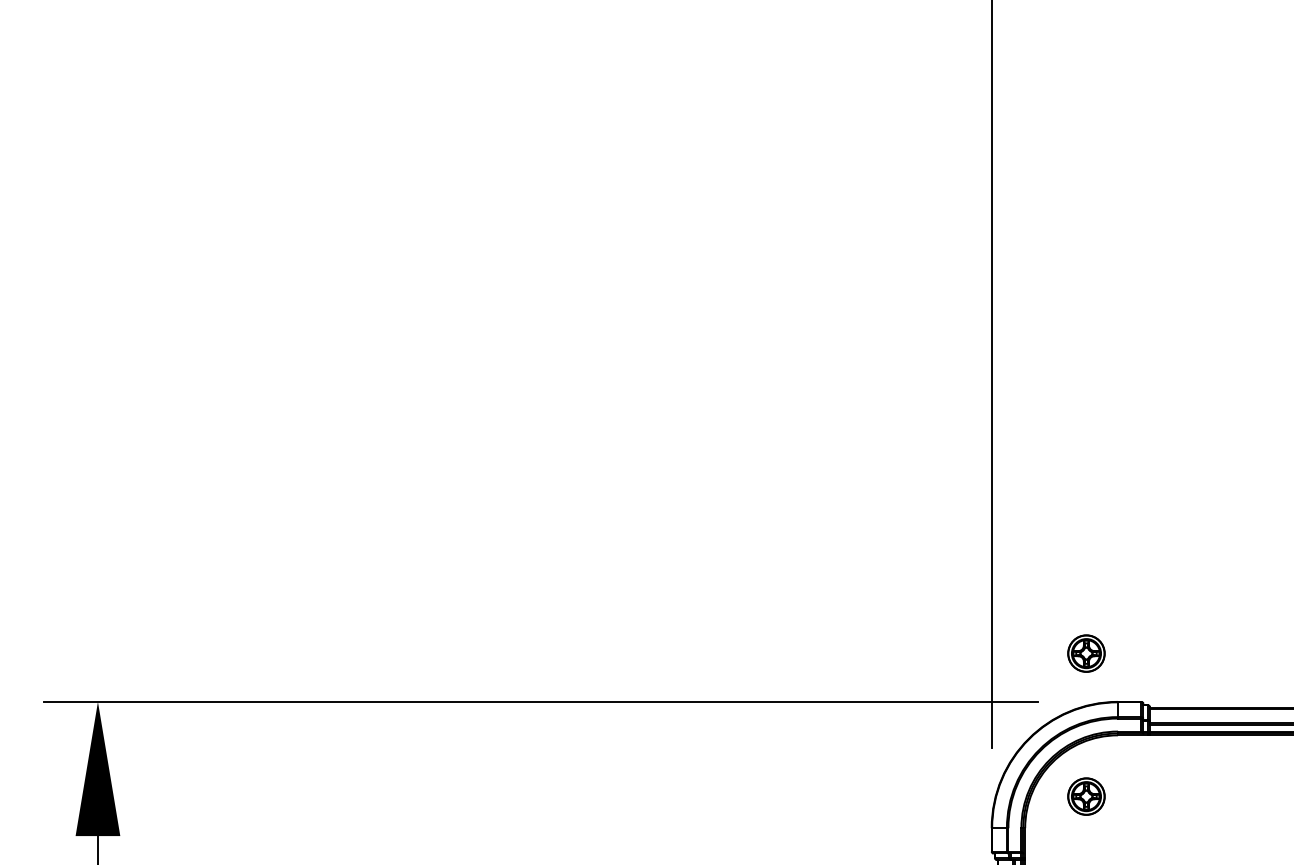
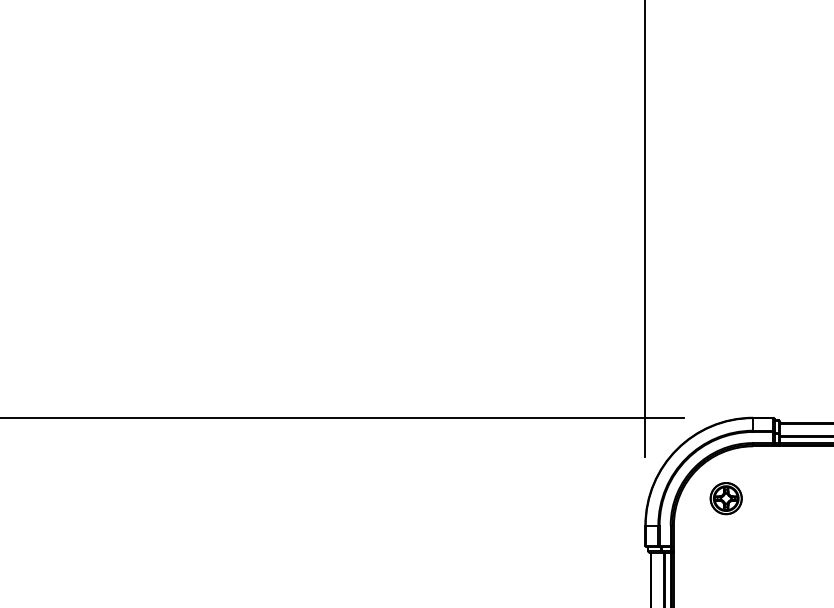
part: (1086, 653) -> (726, 376), removed

